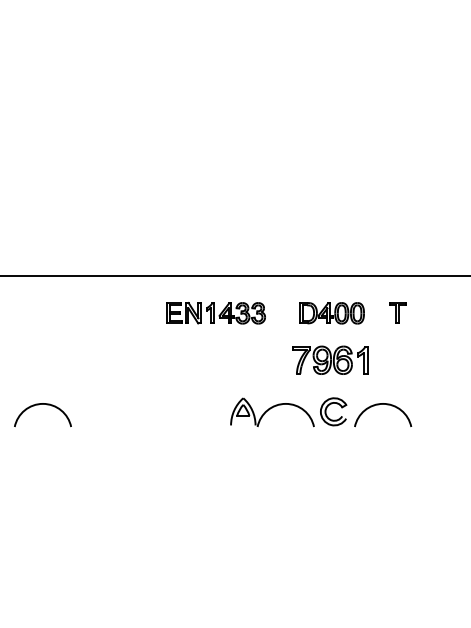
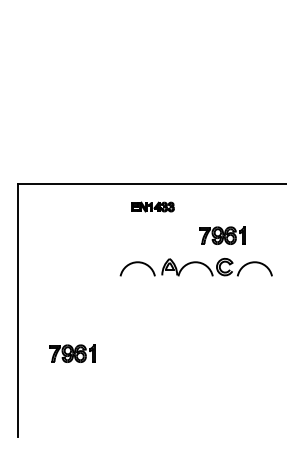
part: (214, 312) -> (152, 206), size x0.7
part: (331, 312) -> (223, 206), removed
part: (397, 312) -> (263, 206), removed
arc: (42, 405) -> (137, 263), moved
part: (83, 553) -> (72, 353), added

